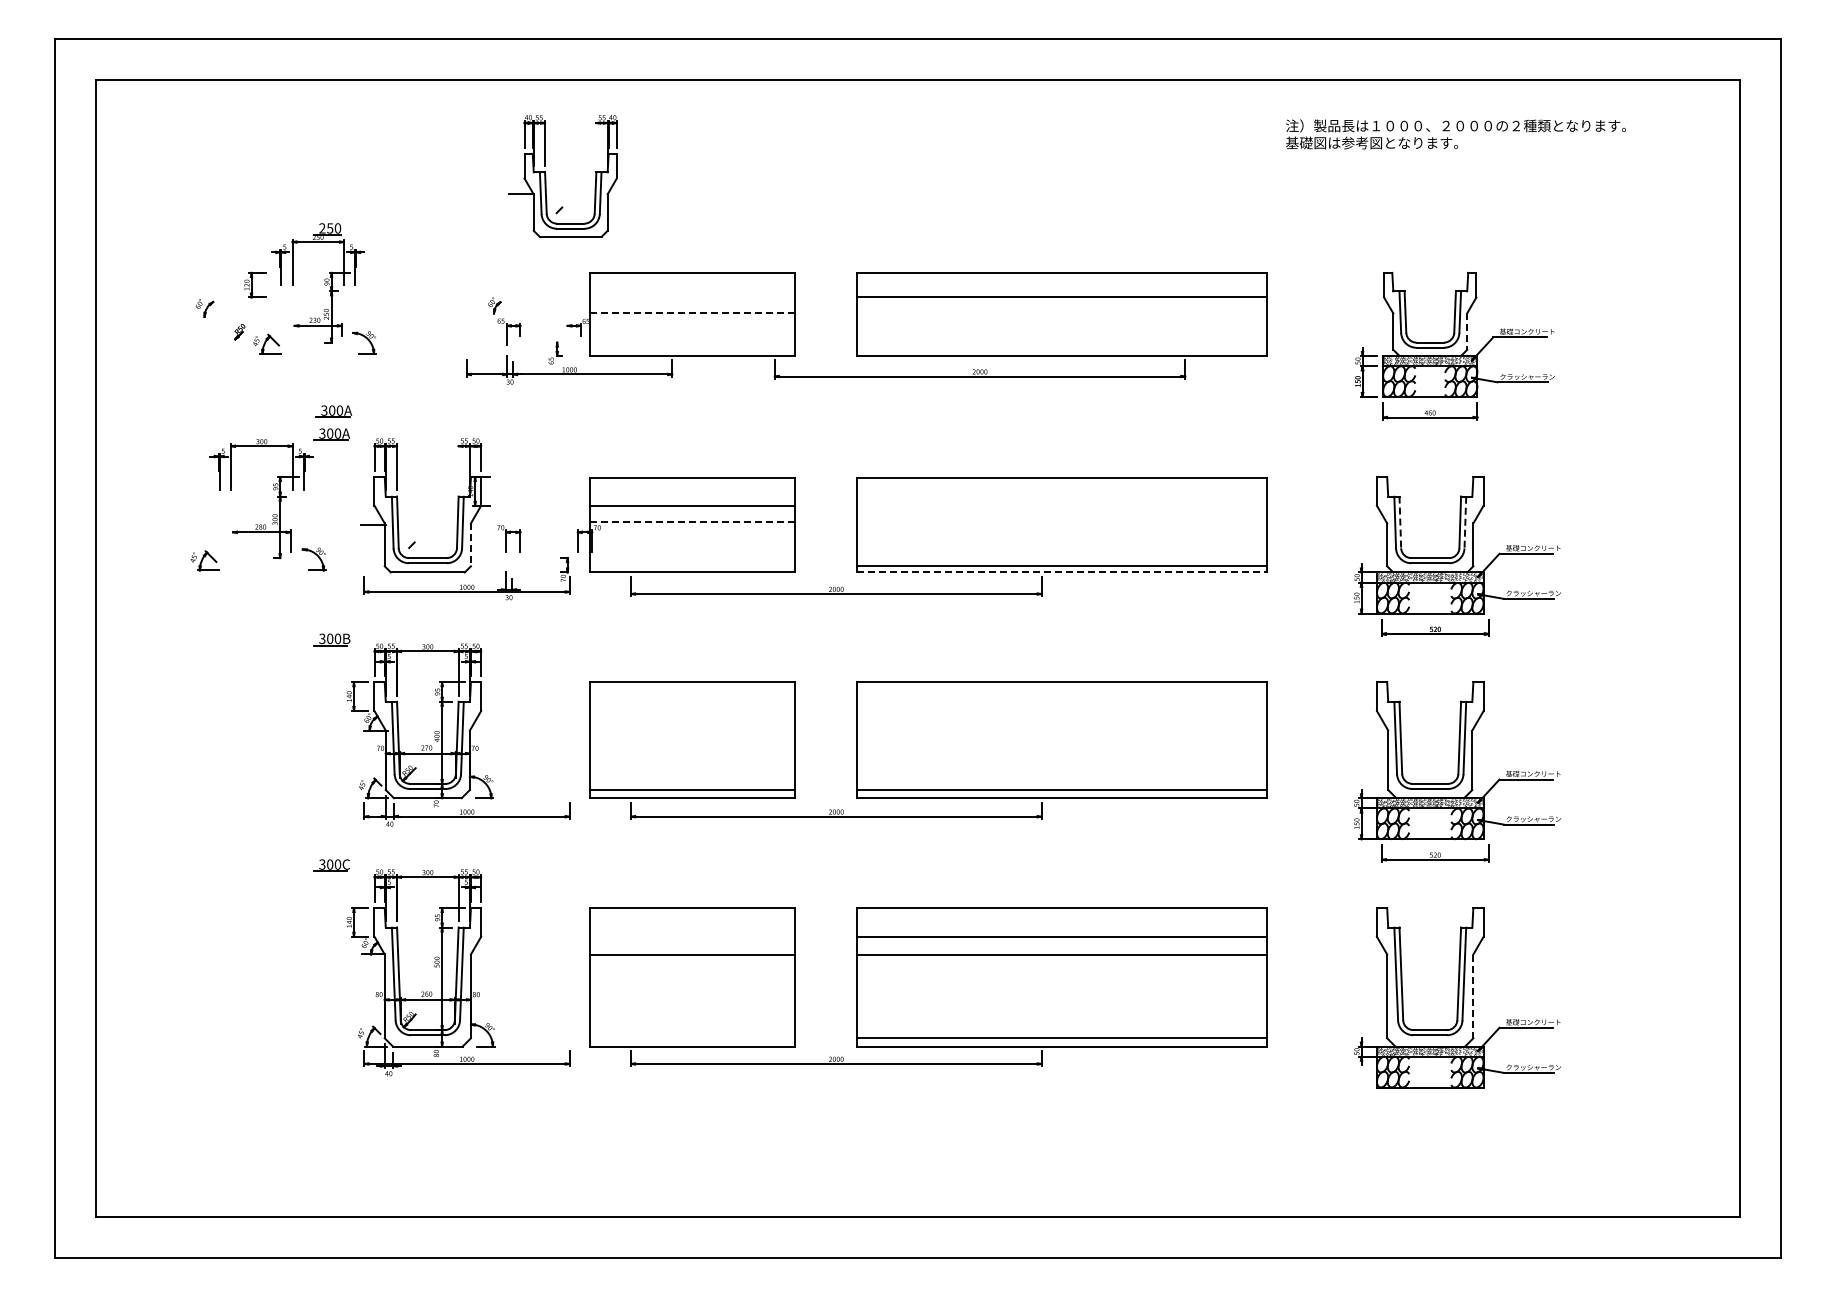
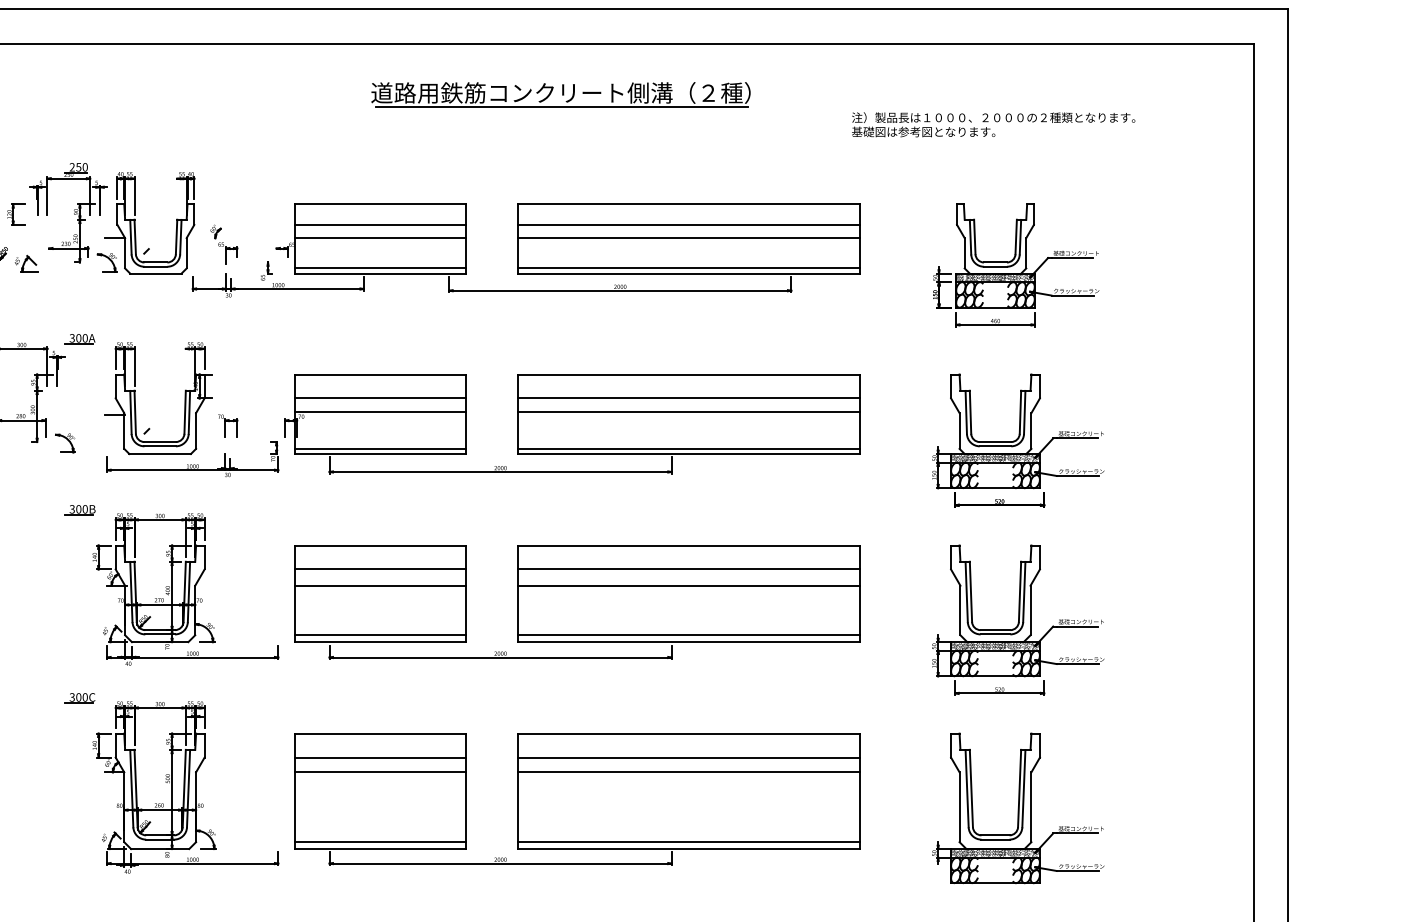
text: (1455, 134) -> (993, 124), moved
part: (908, 141) -> (560, 94), added
part: (546, 176) -> (135, 223), moved
line: (692, 297) -> (380, 224), added
line: (692, 313) -> (380, 238), dashed -> solid
line: (1061, 313) -> (688, 238), added
line: (1467, 332) -> (1026, 254), dashed -> solid
line: (692, 349) -> (380, 268), added
line: (1061, 349) -> (688, 268), added
part: (333, 411) -> (81, 319), removed
line: (1061, 505) -> (688, 398), added
line: (692, 522) -> (380, 412), dashed -> solid
line: (1061, 522) -> (688, 412), added
line: (1400, 522) -> (970, 412), dashed -> solid
line: (1465, 522) -> (1024, 412), dashed -> solid
line: (470, 545) -> (195, 431), dashed -> solid
line: (692, 566) -> (380, 449), added
line: (1062, 572) -> (689, 454), dashed -> solid
line: (692, 711) -> (380, 569), added
line: (1061, 711) -> (688, 569), added
line: (692, 730) -> (380, 585), added
line: (1061, 730) -> (688, 585), added
line: (692, 936) -> (380, 757), added
line: (1473, 996) -> (1031, 807), dashed -> solid
line: (692, 1038) -> (380, 842), added

